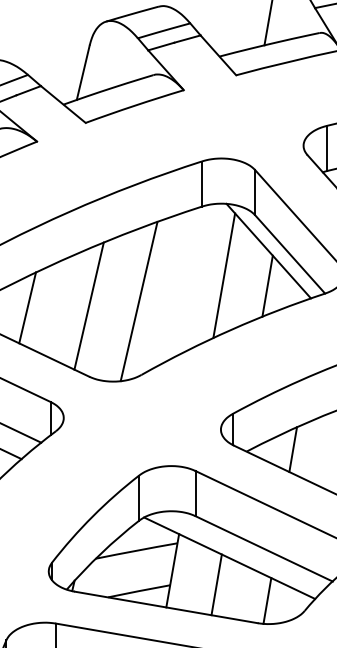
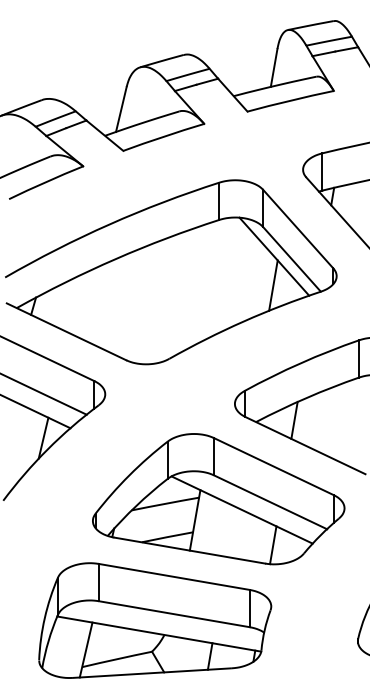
line: (224, 275) -> (237, 276), removed
line: (139, 300) -> (167, 297), removed
line: (89, 305) -> (126, 301), removed
line: (27, 307) -> (75, 303), removed
line: (216, 584) -> (231, 531), removed

